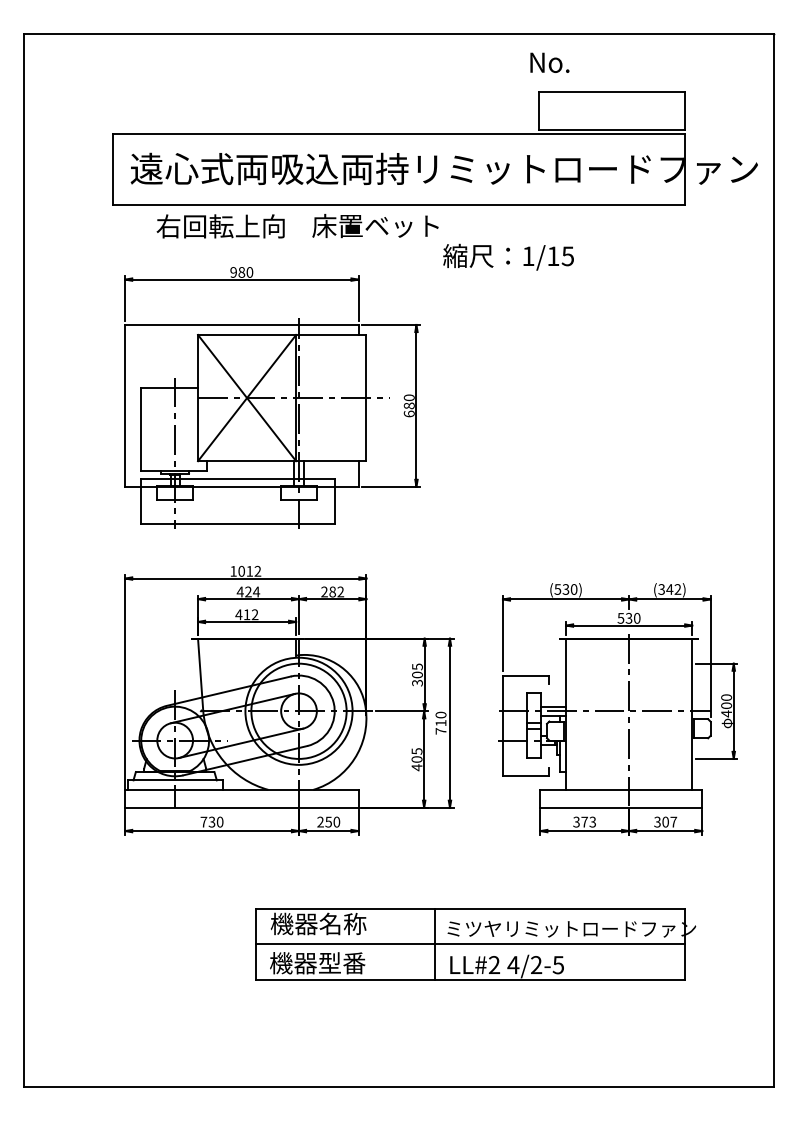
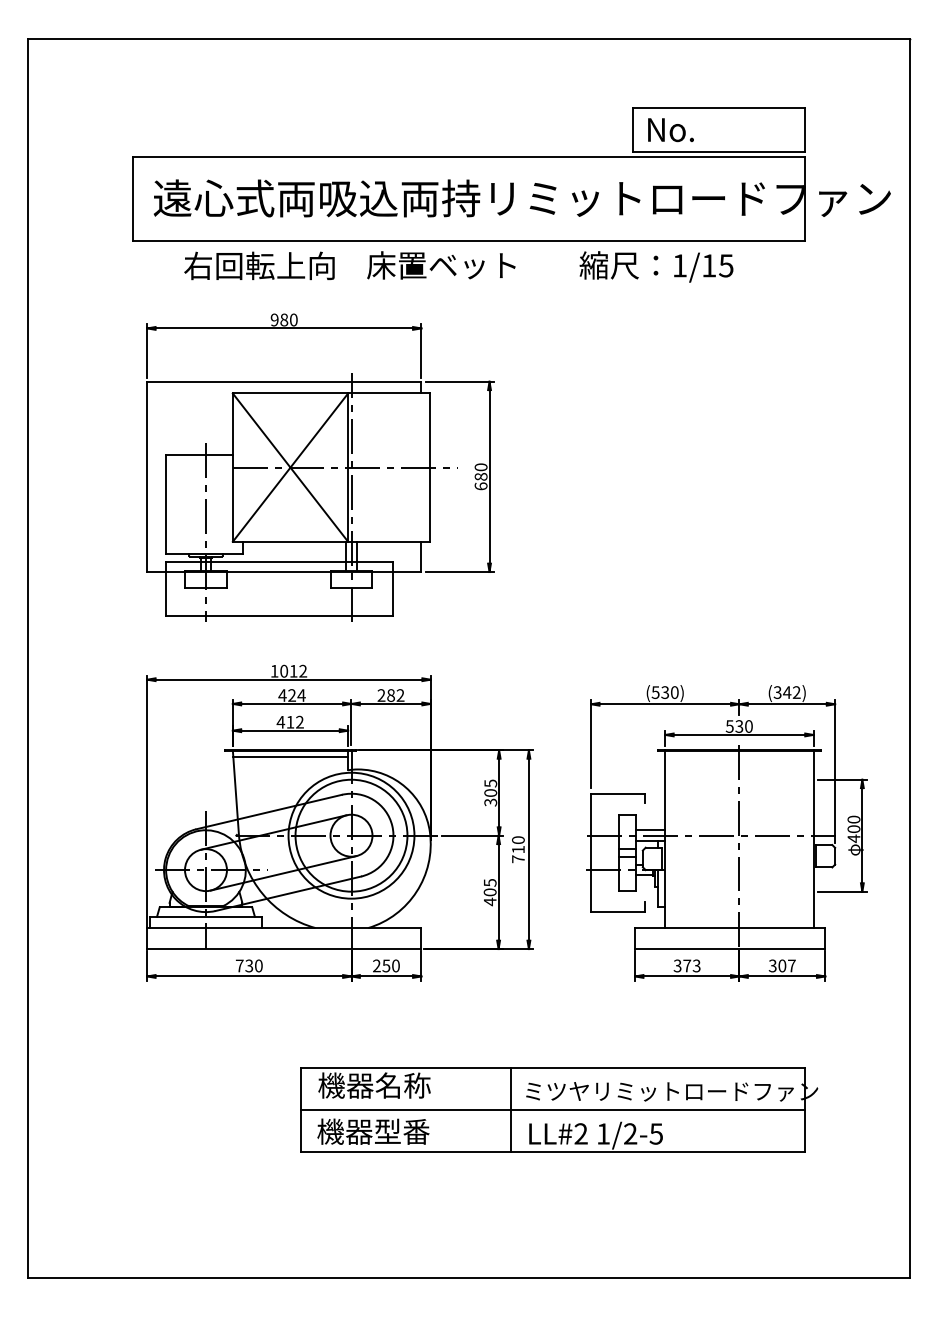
text: (549, 62) -> (670, 129), moved
text: (508, 256) -> (656, 266), moved
line: (247, 644) -> (290, 757), added
text: (513, 964) -> (603, 1133), 4/2-5 -> 1/2-5

